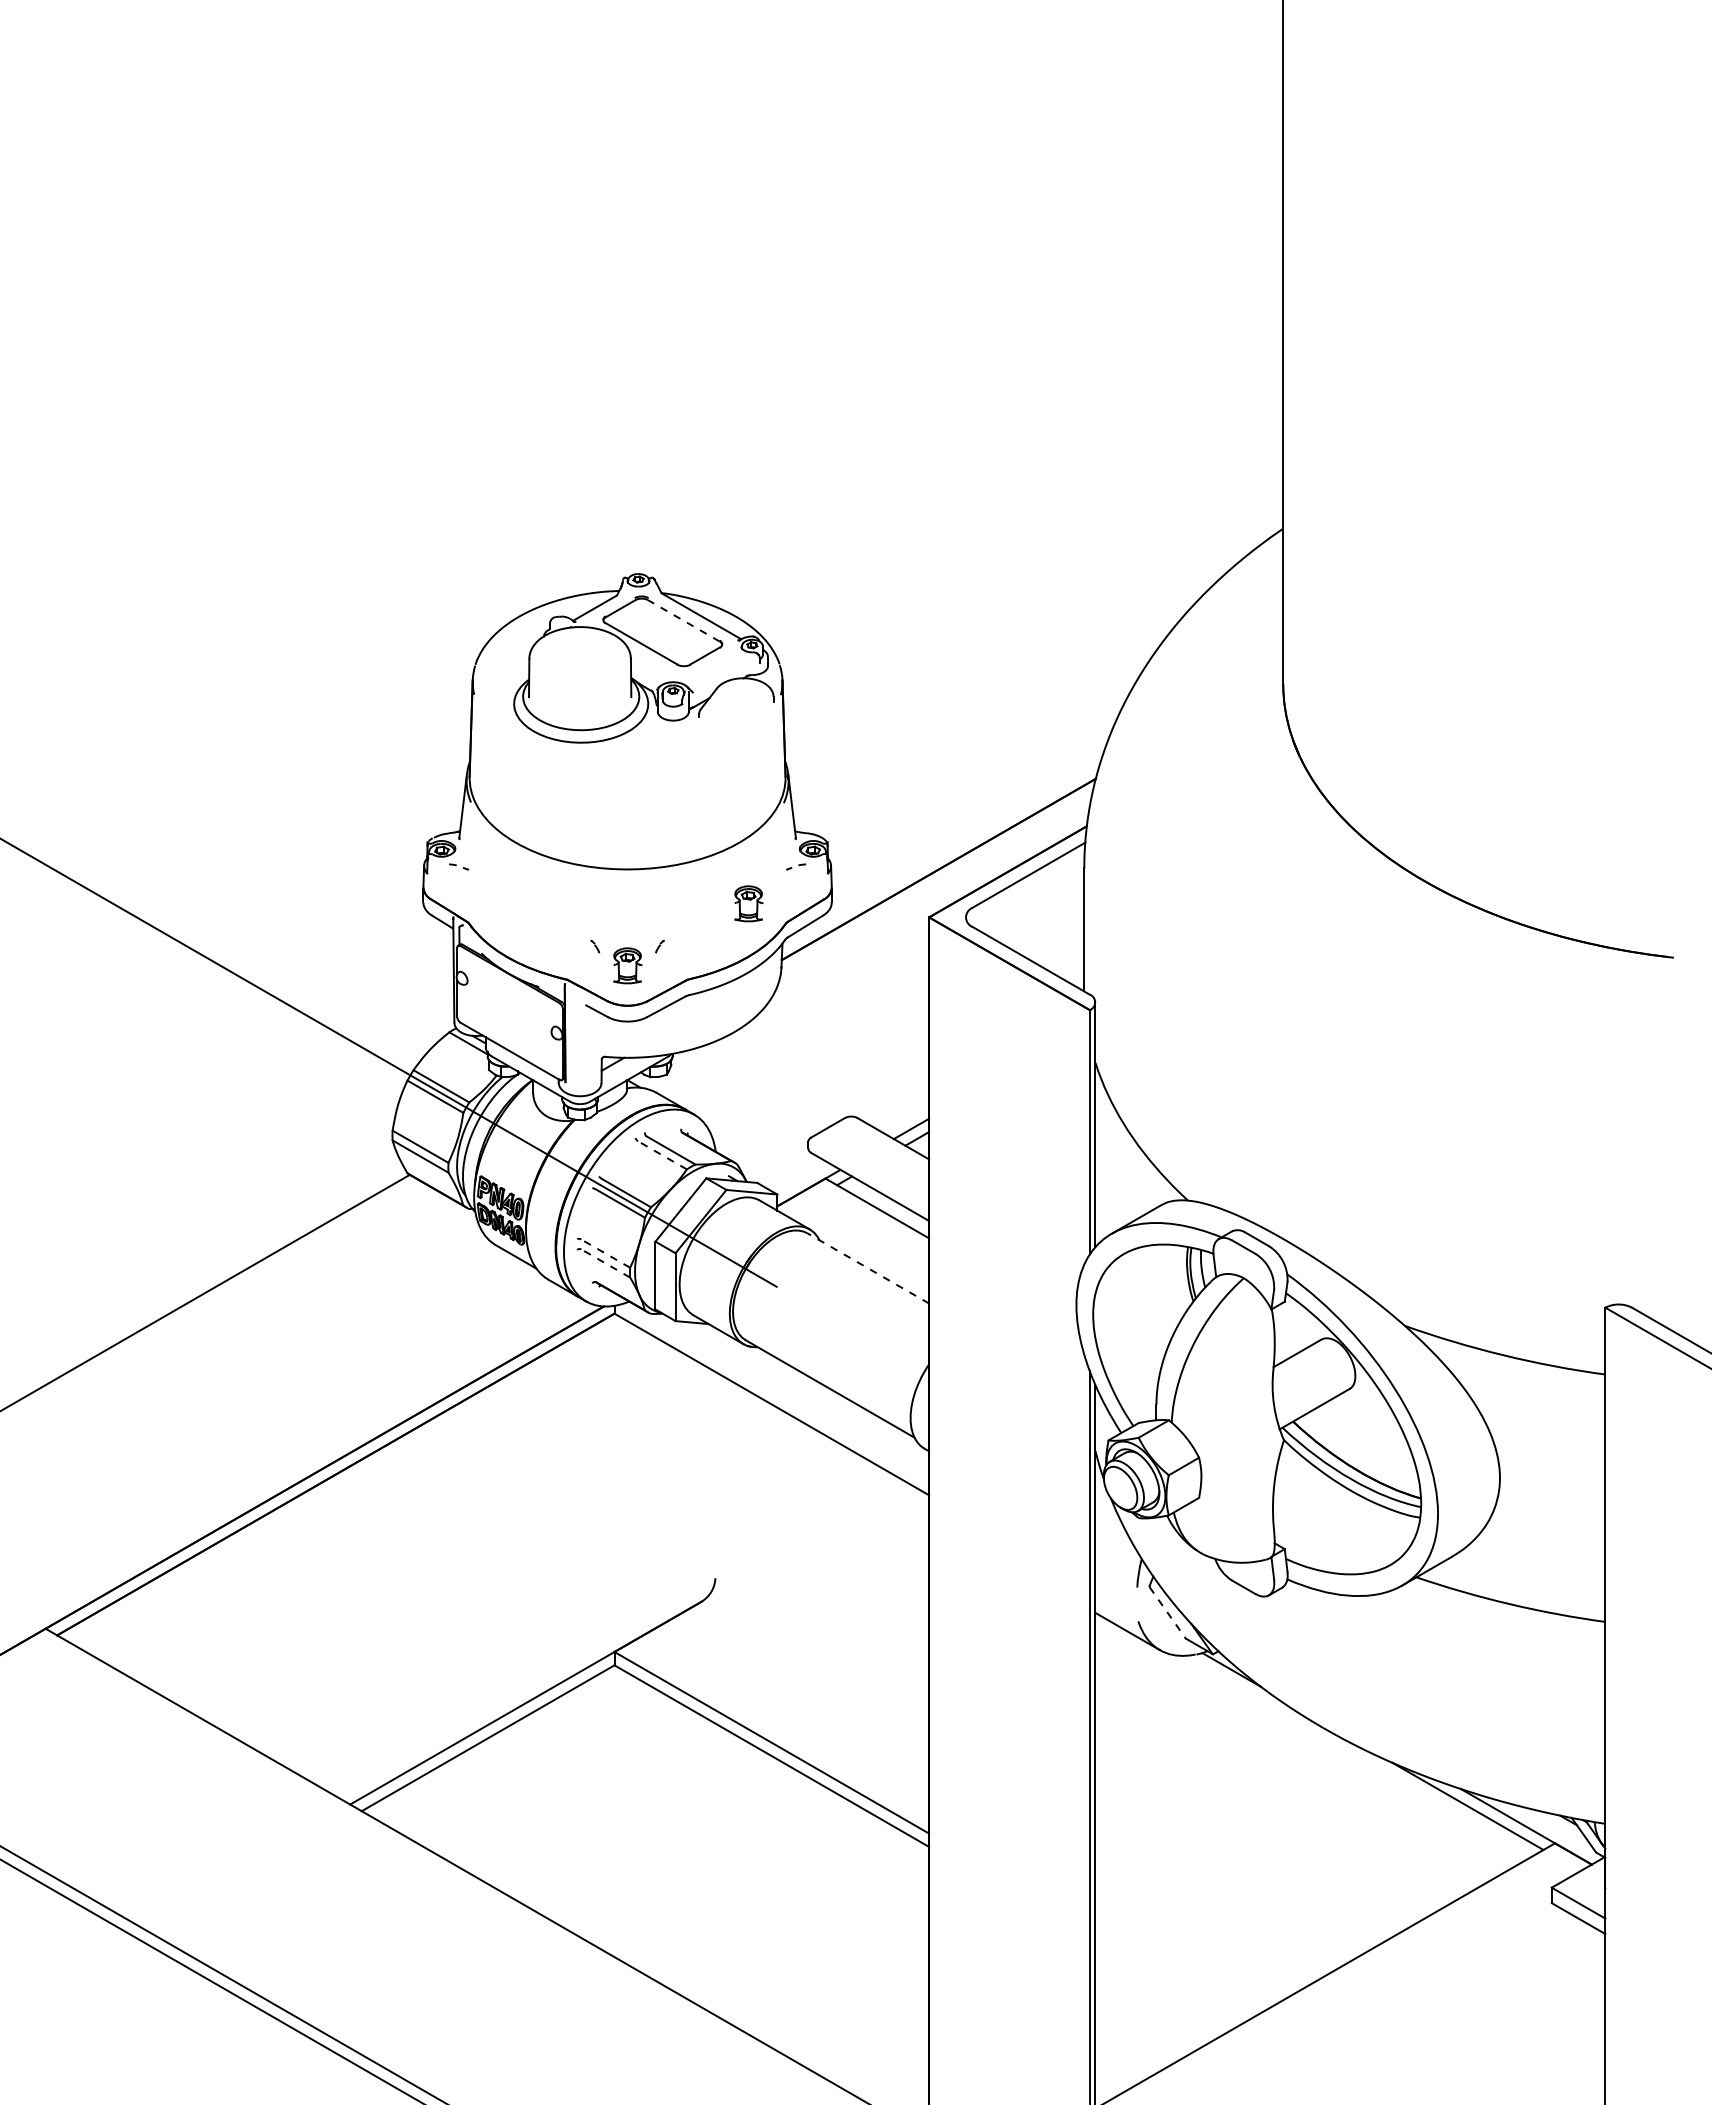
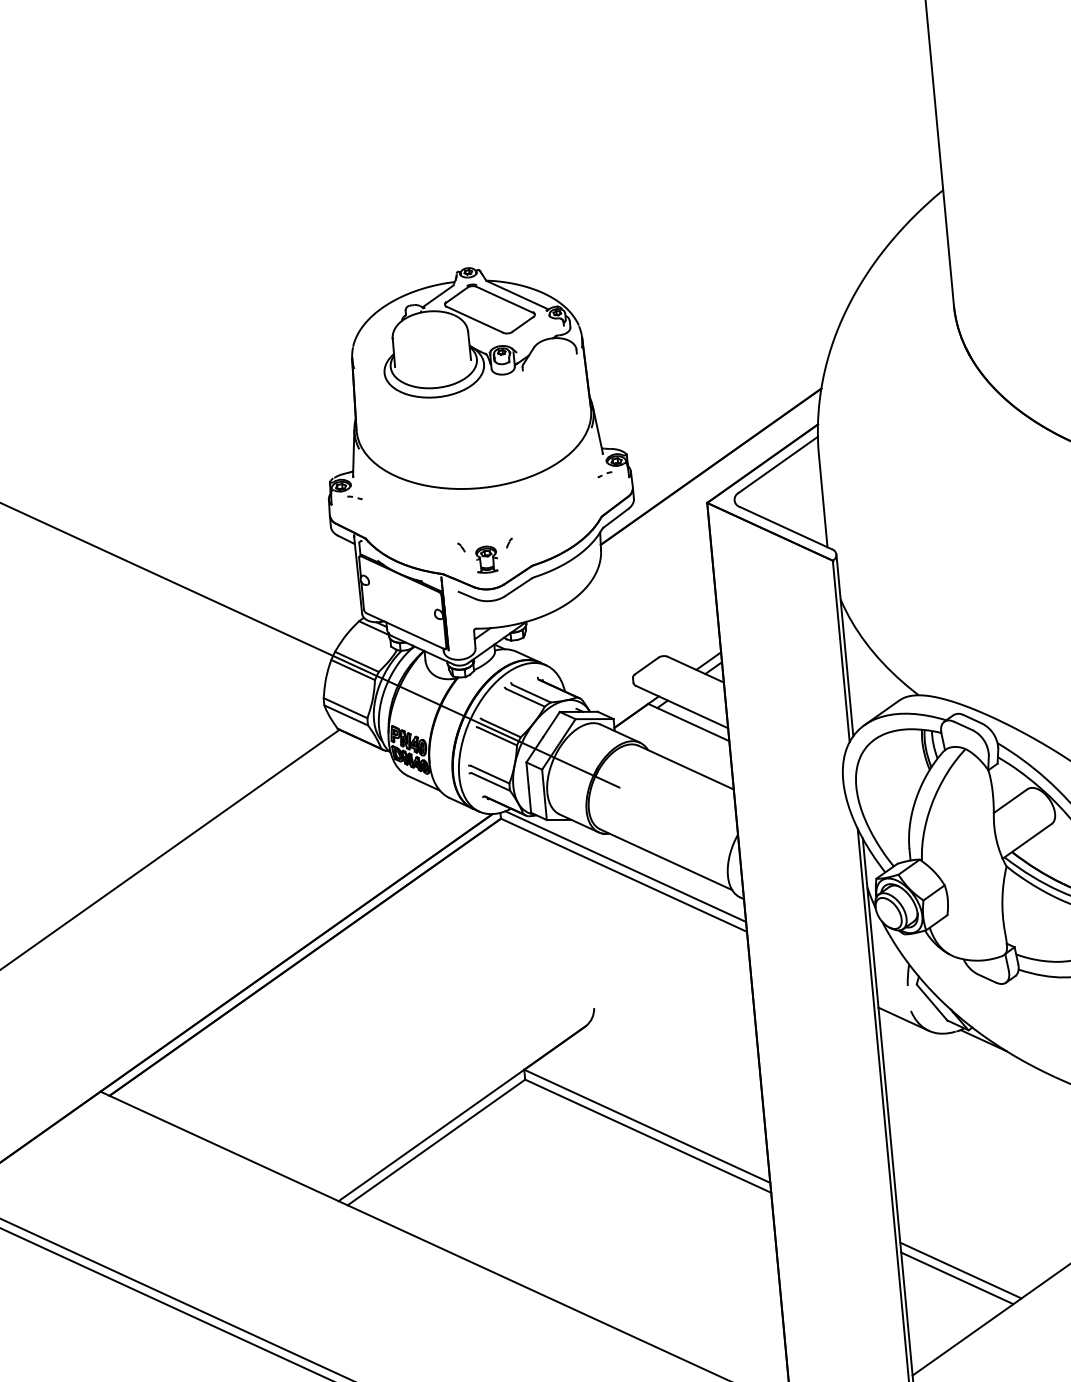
line: (683, 620) -> (504, 299), dashed -> solid
part: (748, 903) -> (572, 505), removed
line: (662, 1155) -> (525, 698), dashed -> solid
line: (605, 1253) -> (490, 774), dashed -> solid
line: (605, 1263) -> (490, 782), dashed -> solid
line: (867, 1268) -> (685, 767), dashed -> solid
line: (775, 1393) -> (625, 866), added
line: (1168, 1613) -> (932, 1003), dashed -> solid
line: (1172, 1974) -> (960, 1270), added
line: (1166, 1983) -> (956, 1277), added

